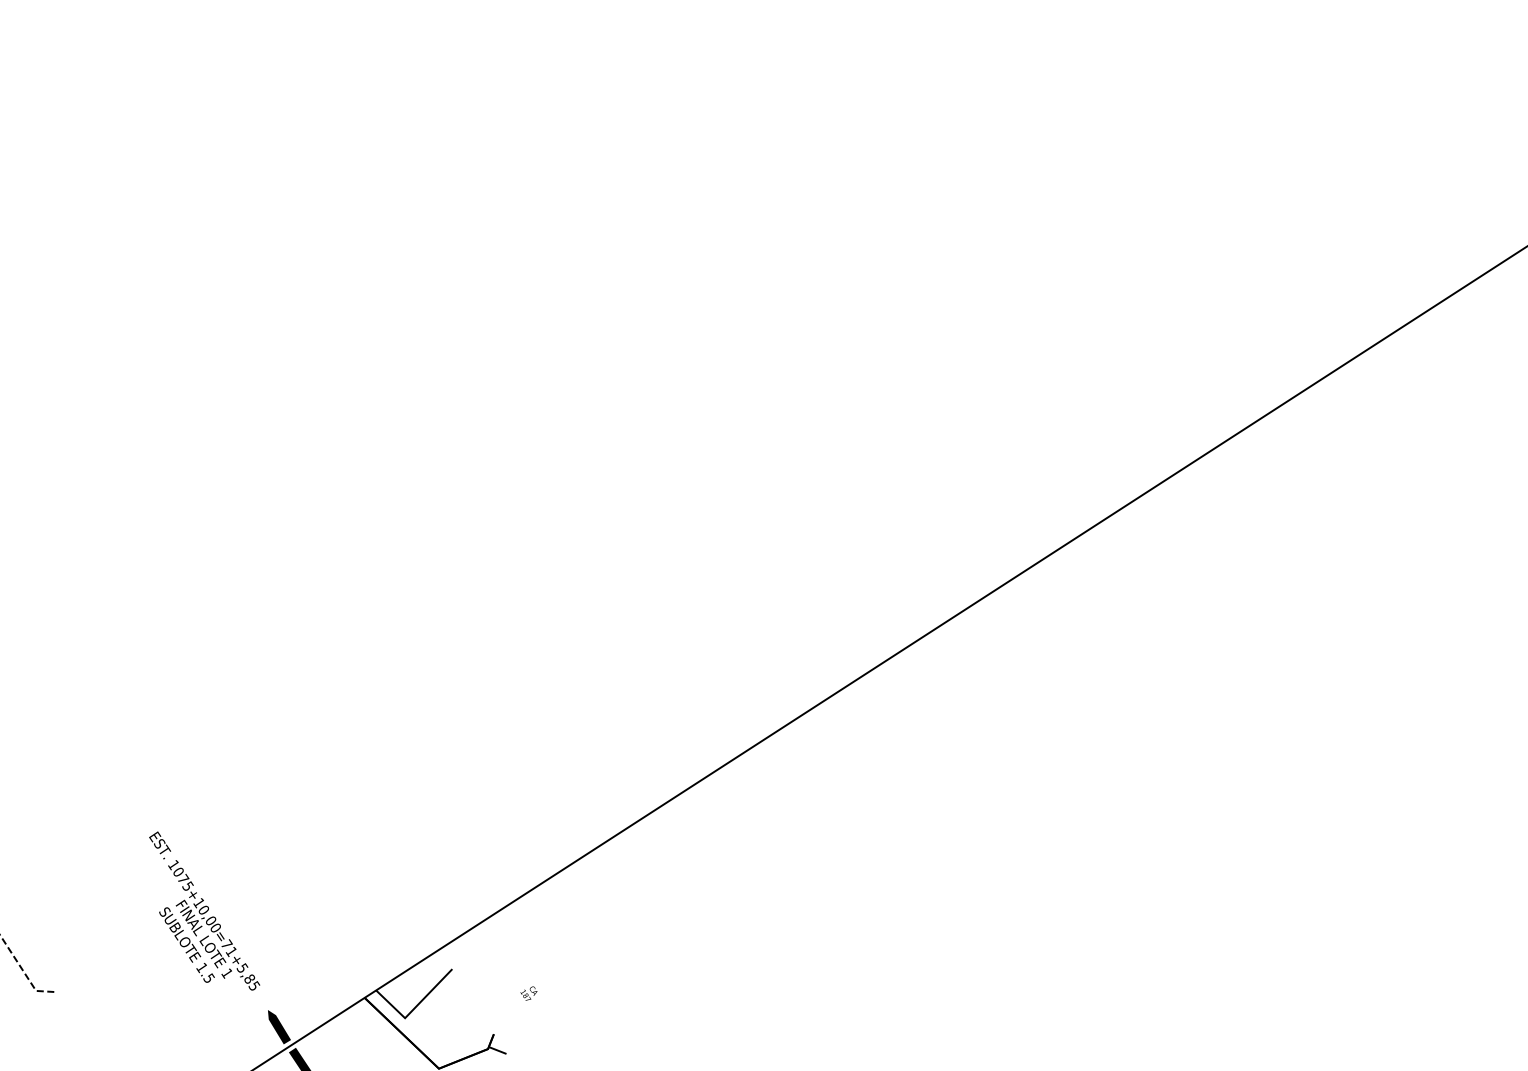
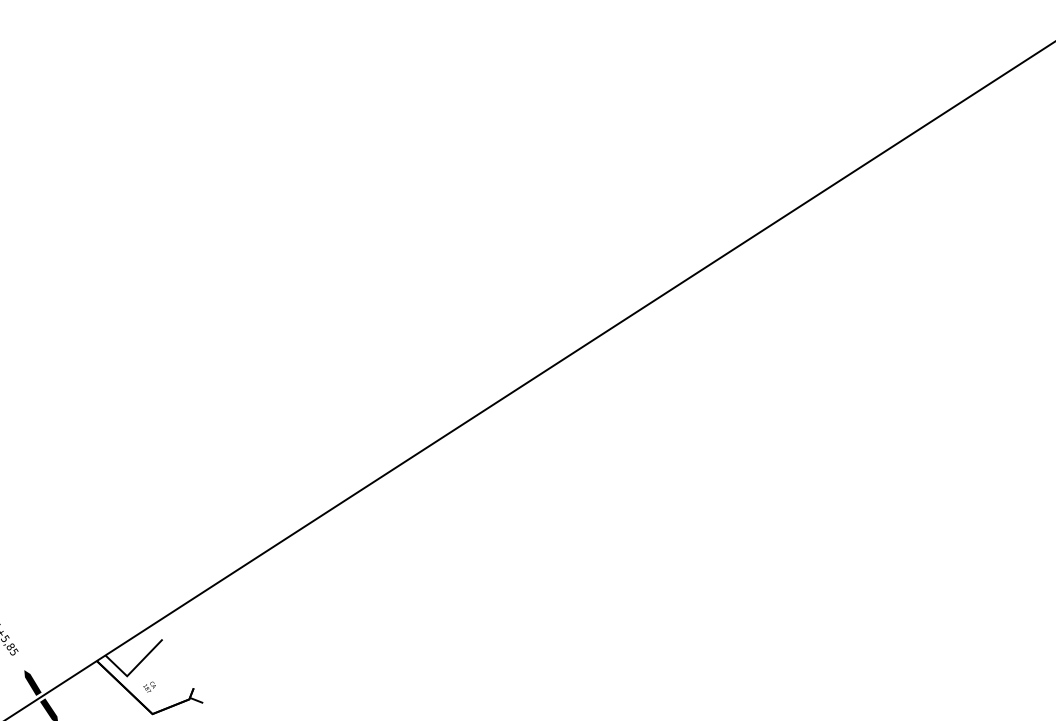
text: (528, 993) -> (149, 686), moved

